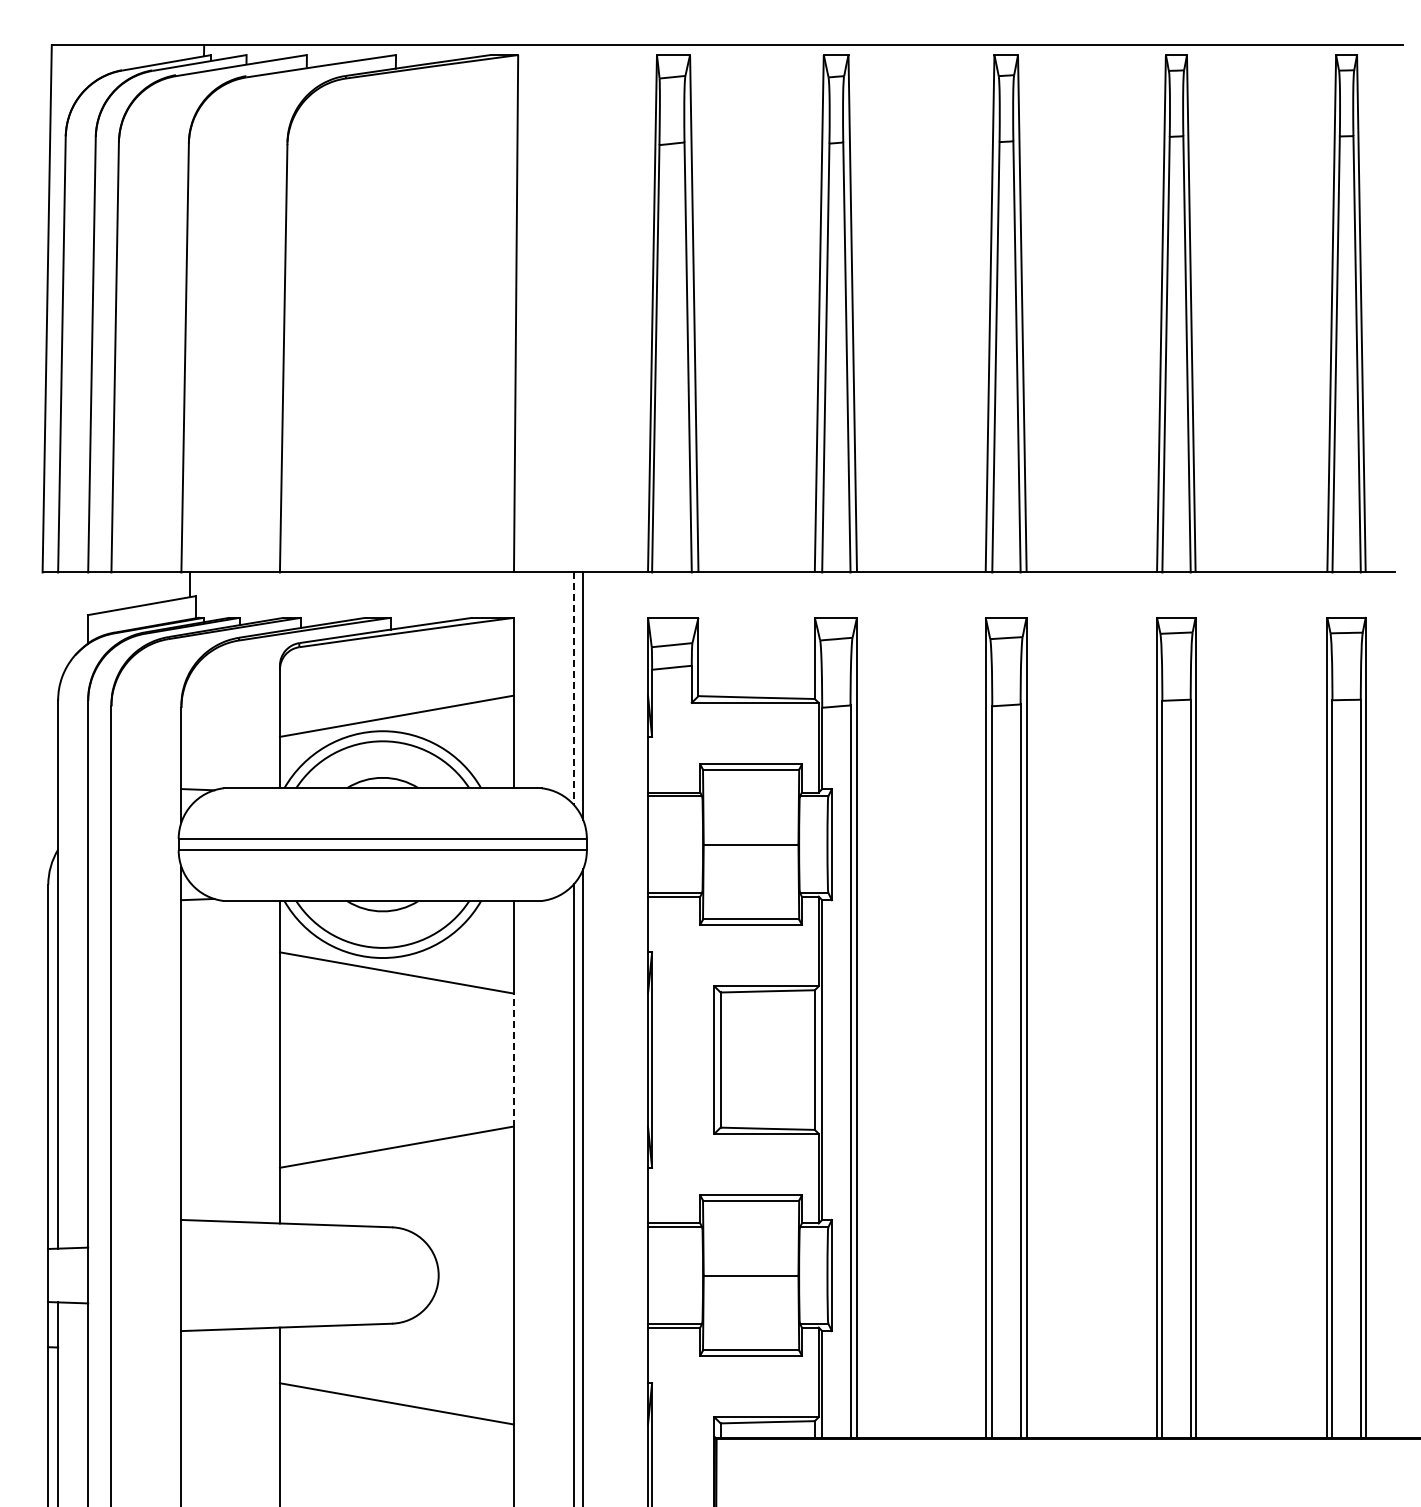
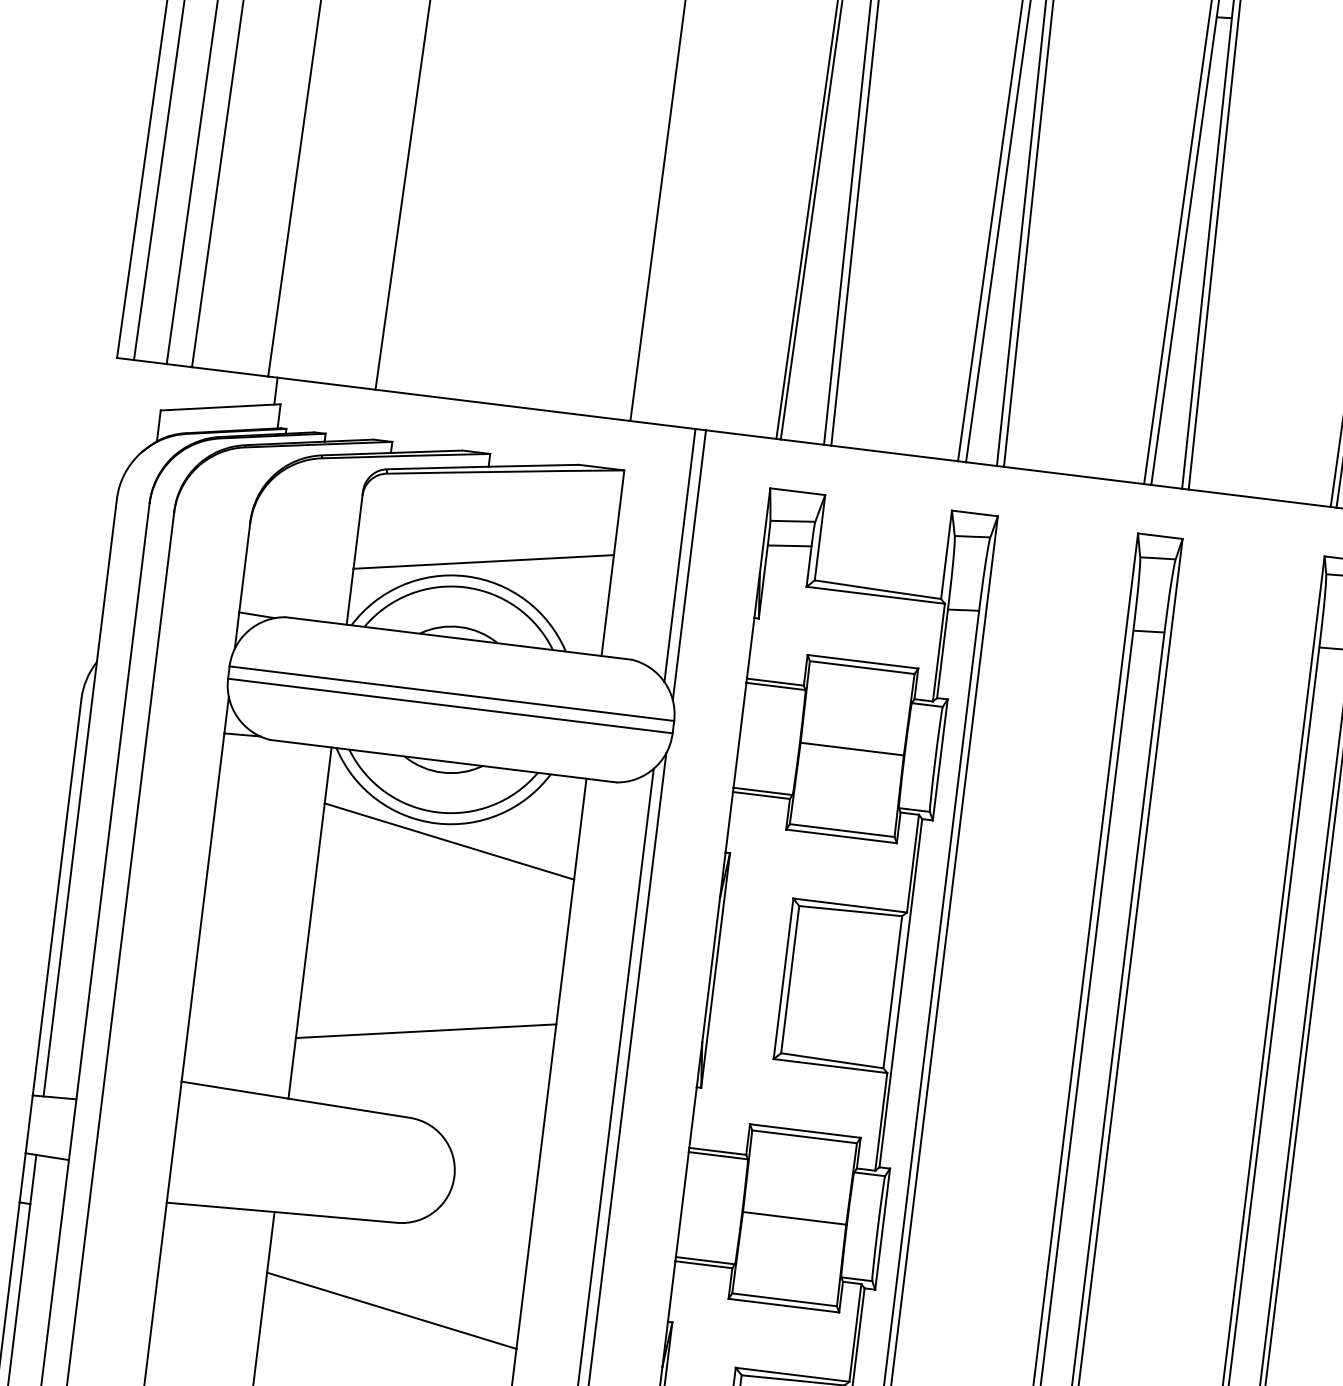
line: (573, 689) -> (679, 556), dashed -> solid
line: (513, 1059) -> (564, 951), dashed -> solid

